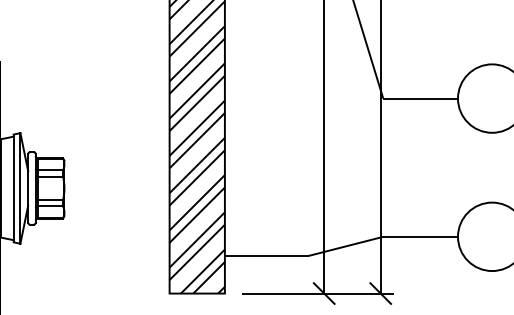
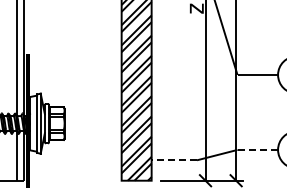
line: (420, 236) -> (257, 149), solid -> dashed
line: (267, 256) -> (174, 160), solid -> dashed

